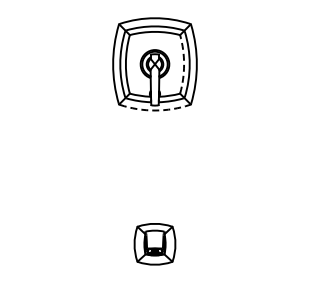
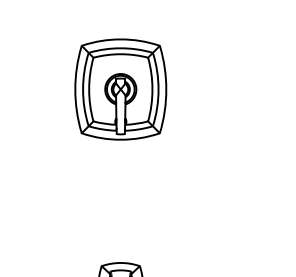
arc: (184, 64) -> (152, 89), dashed -> solid
arc: (155, 110) -> (121, 139), dashed -> solid

